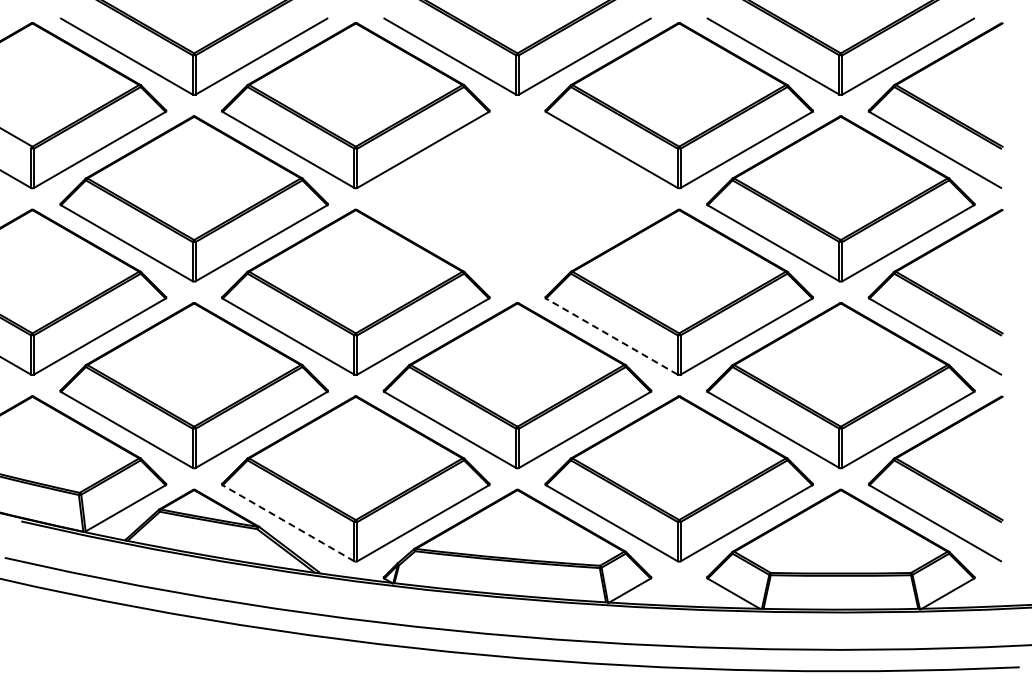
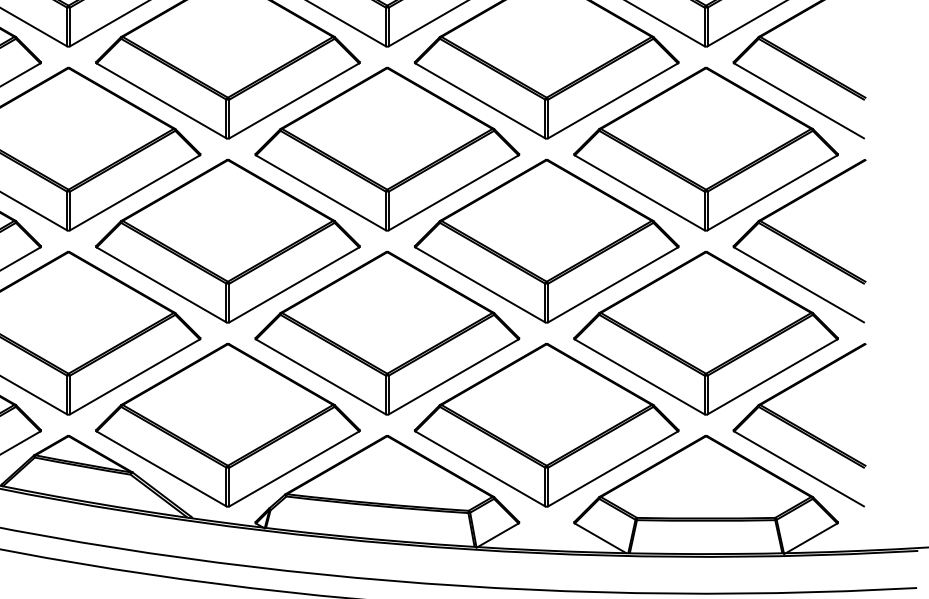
part: (517, 198) -> (387, 148), added
line: (611, 336) -> (479, 284), dashed -> solid
line: (288, 523) -> (161, 469), dashed -> solid

